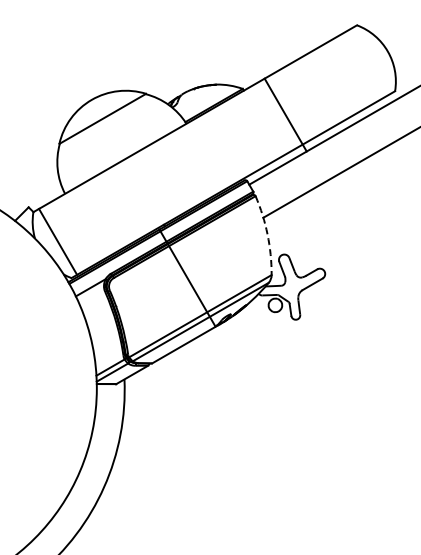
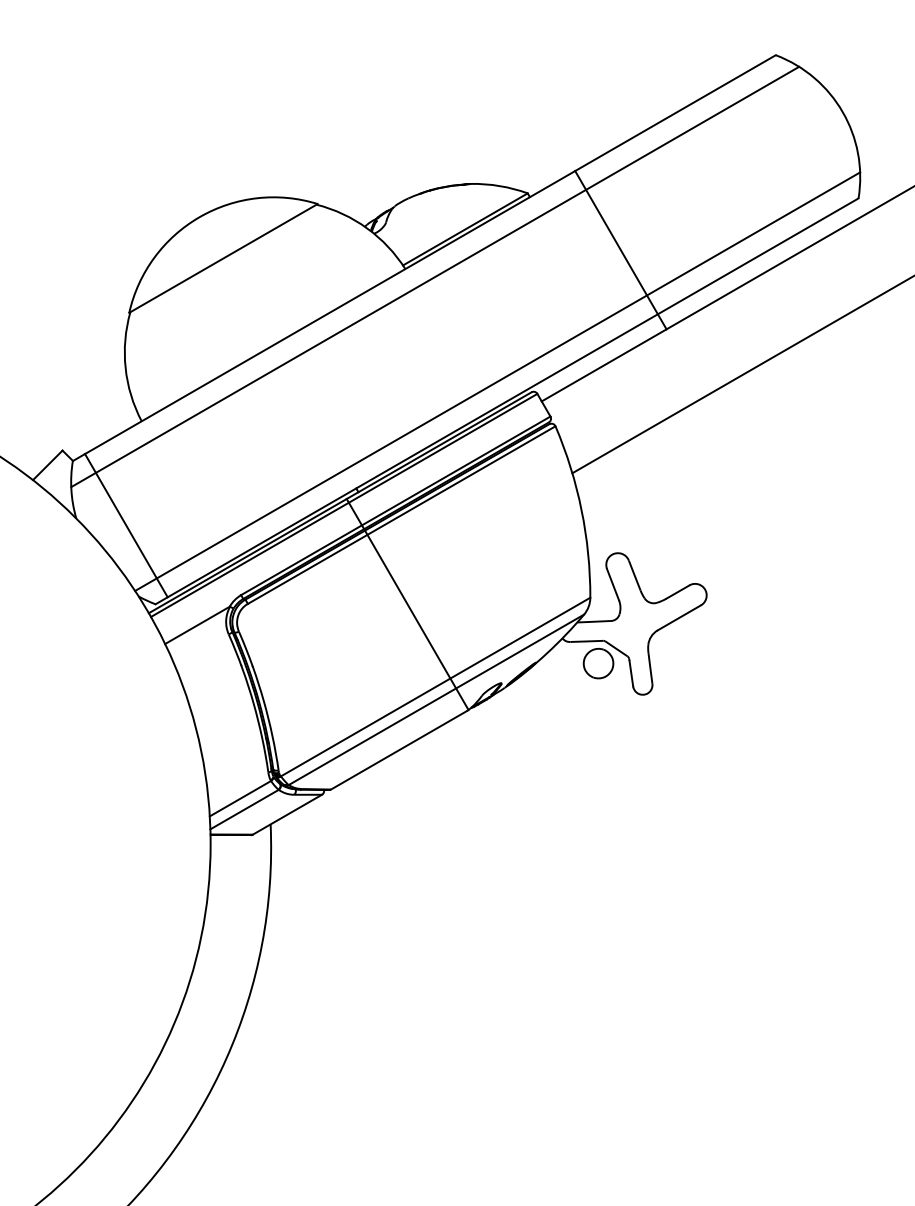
line: (199, 127) -> (433, 277), added
line: (228, 175) -> (496, 381), added
arc: (267, 234) -> (581, 509), dashed -> solid

